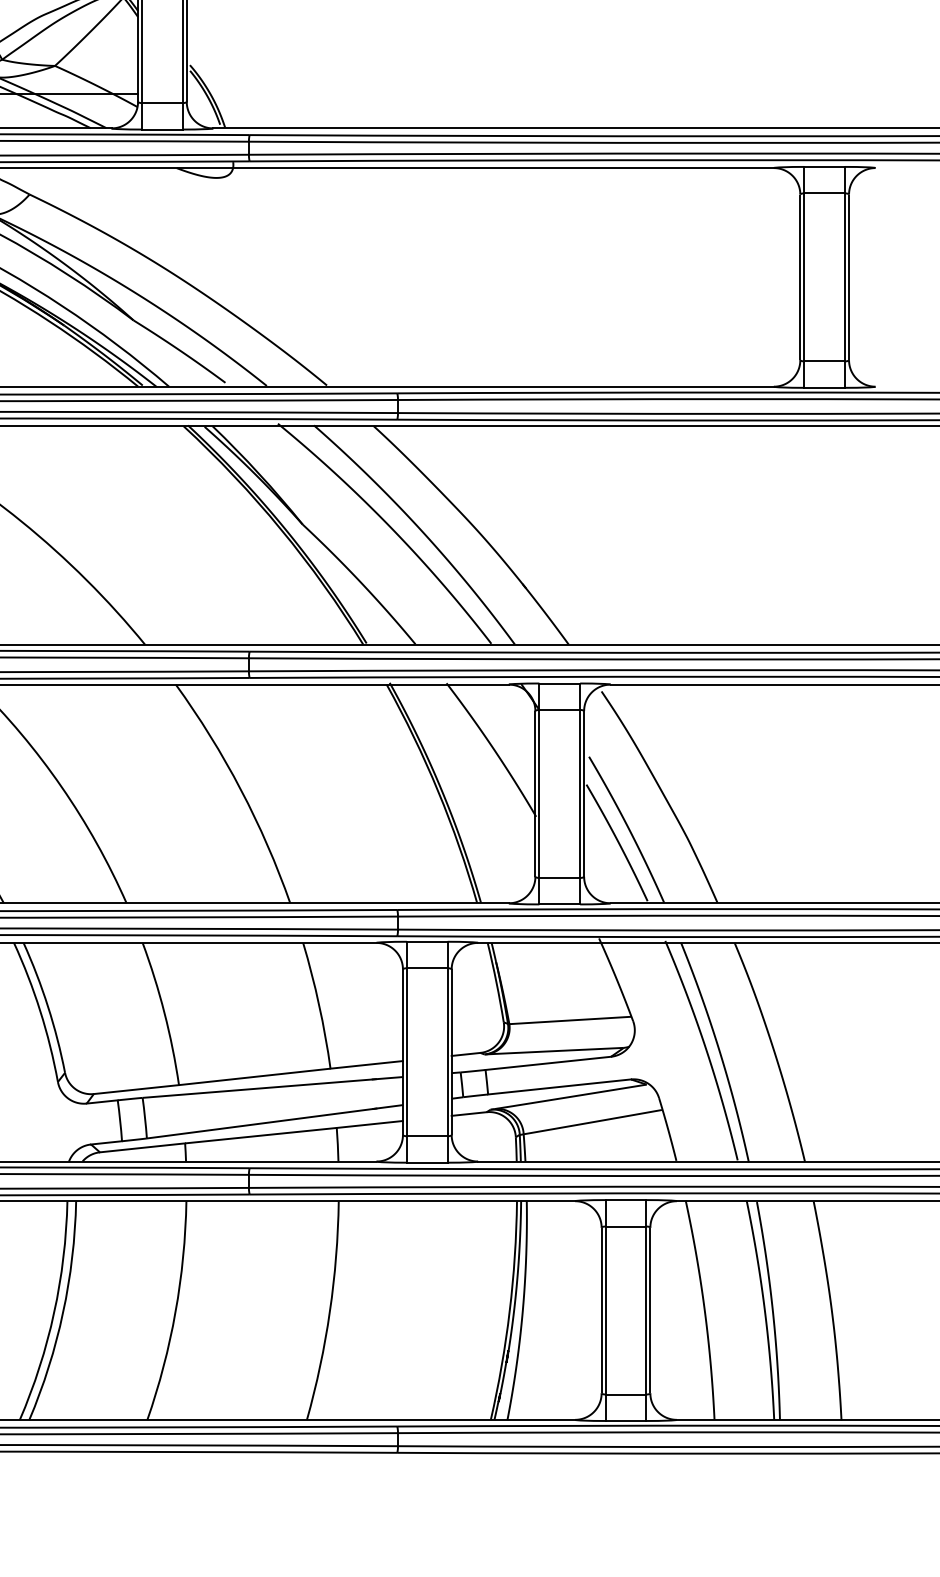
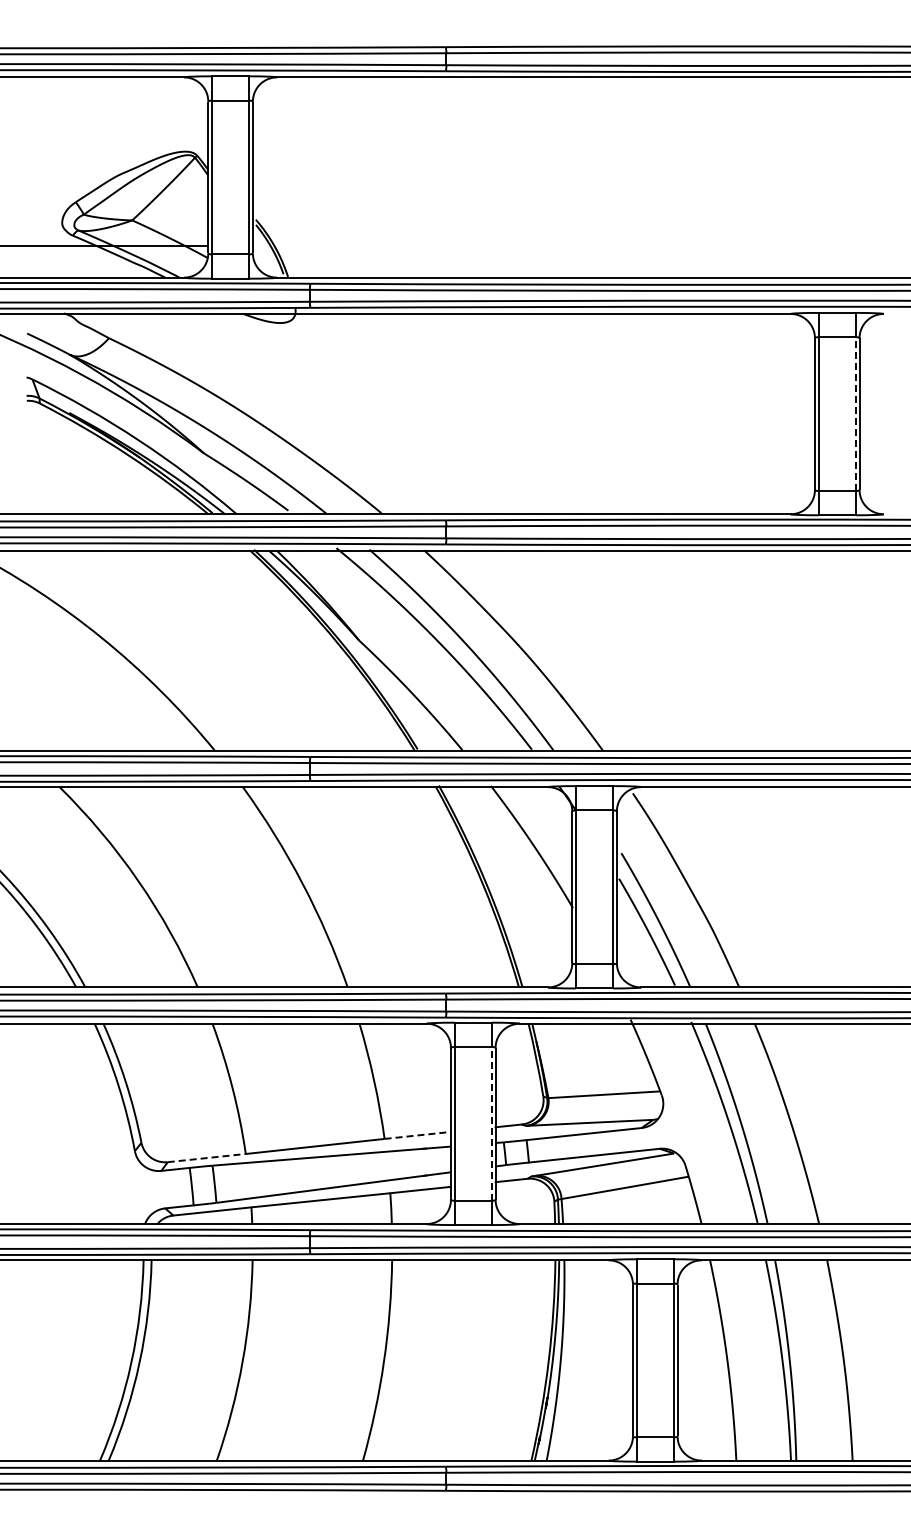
line: (844, 277) -> (855, 414), solid -> dashed
line: (447, 1051) -> (491, 1123), solid -> dashed
line: (367, 1064) -> (418, 1135), solid -> dashed
line: (137, 1090) -> (207, 1158), solid -> dashed

